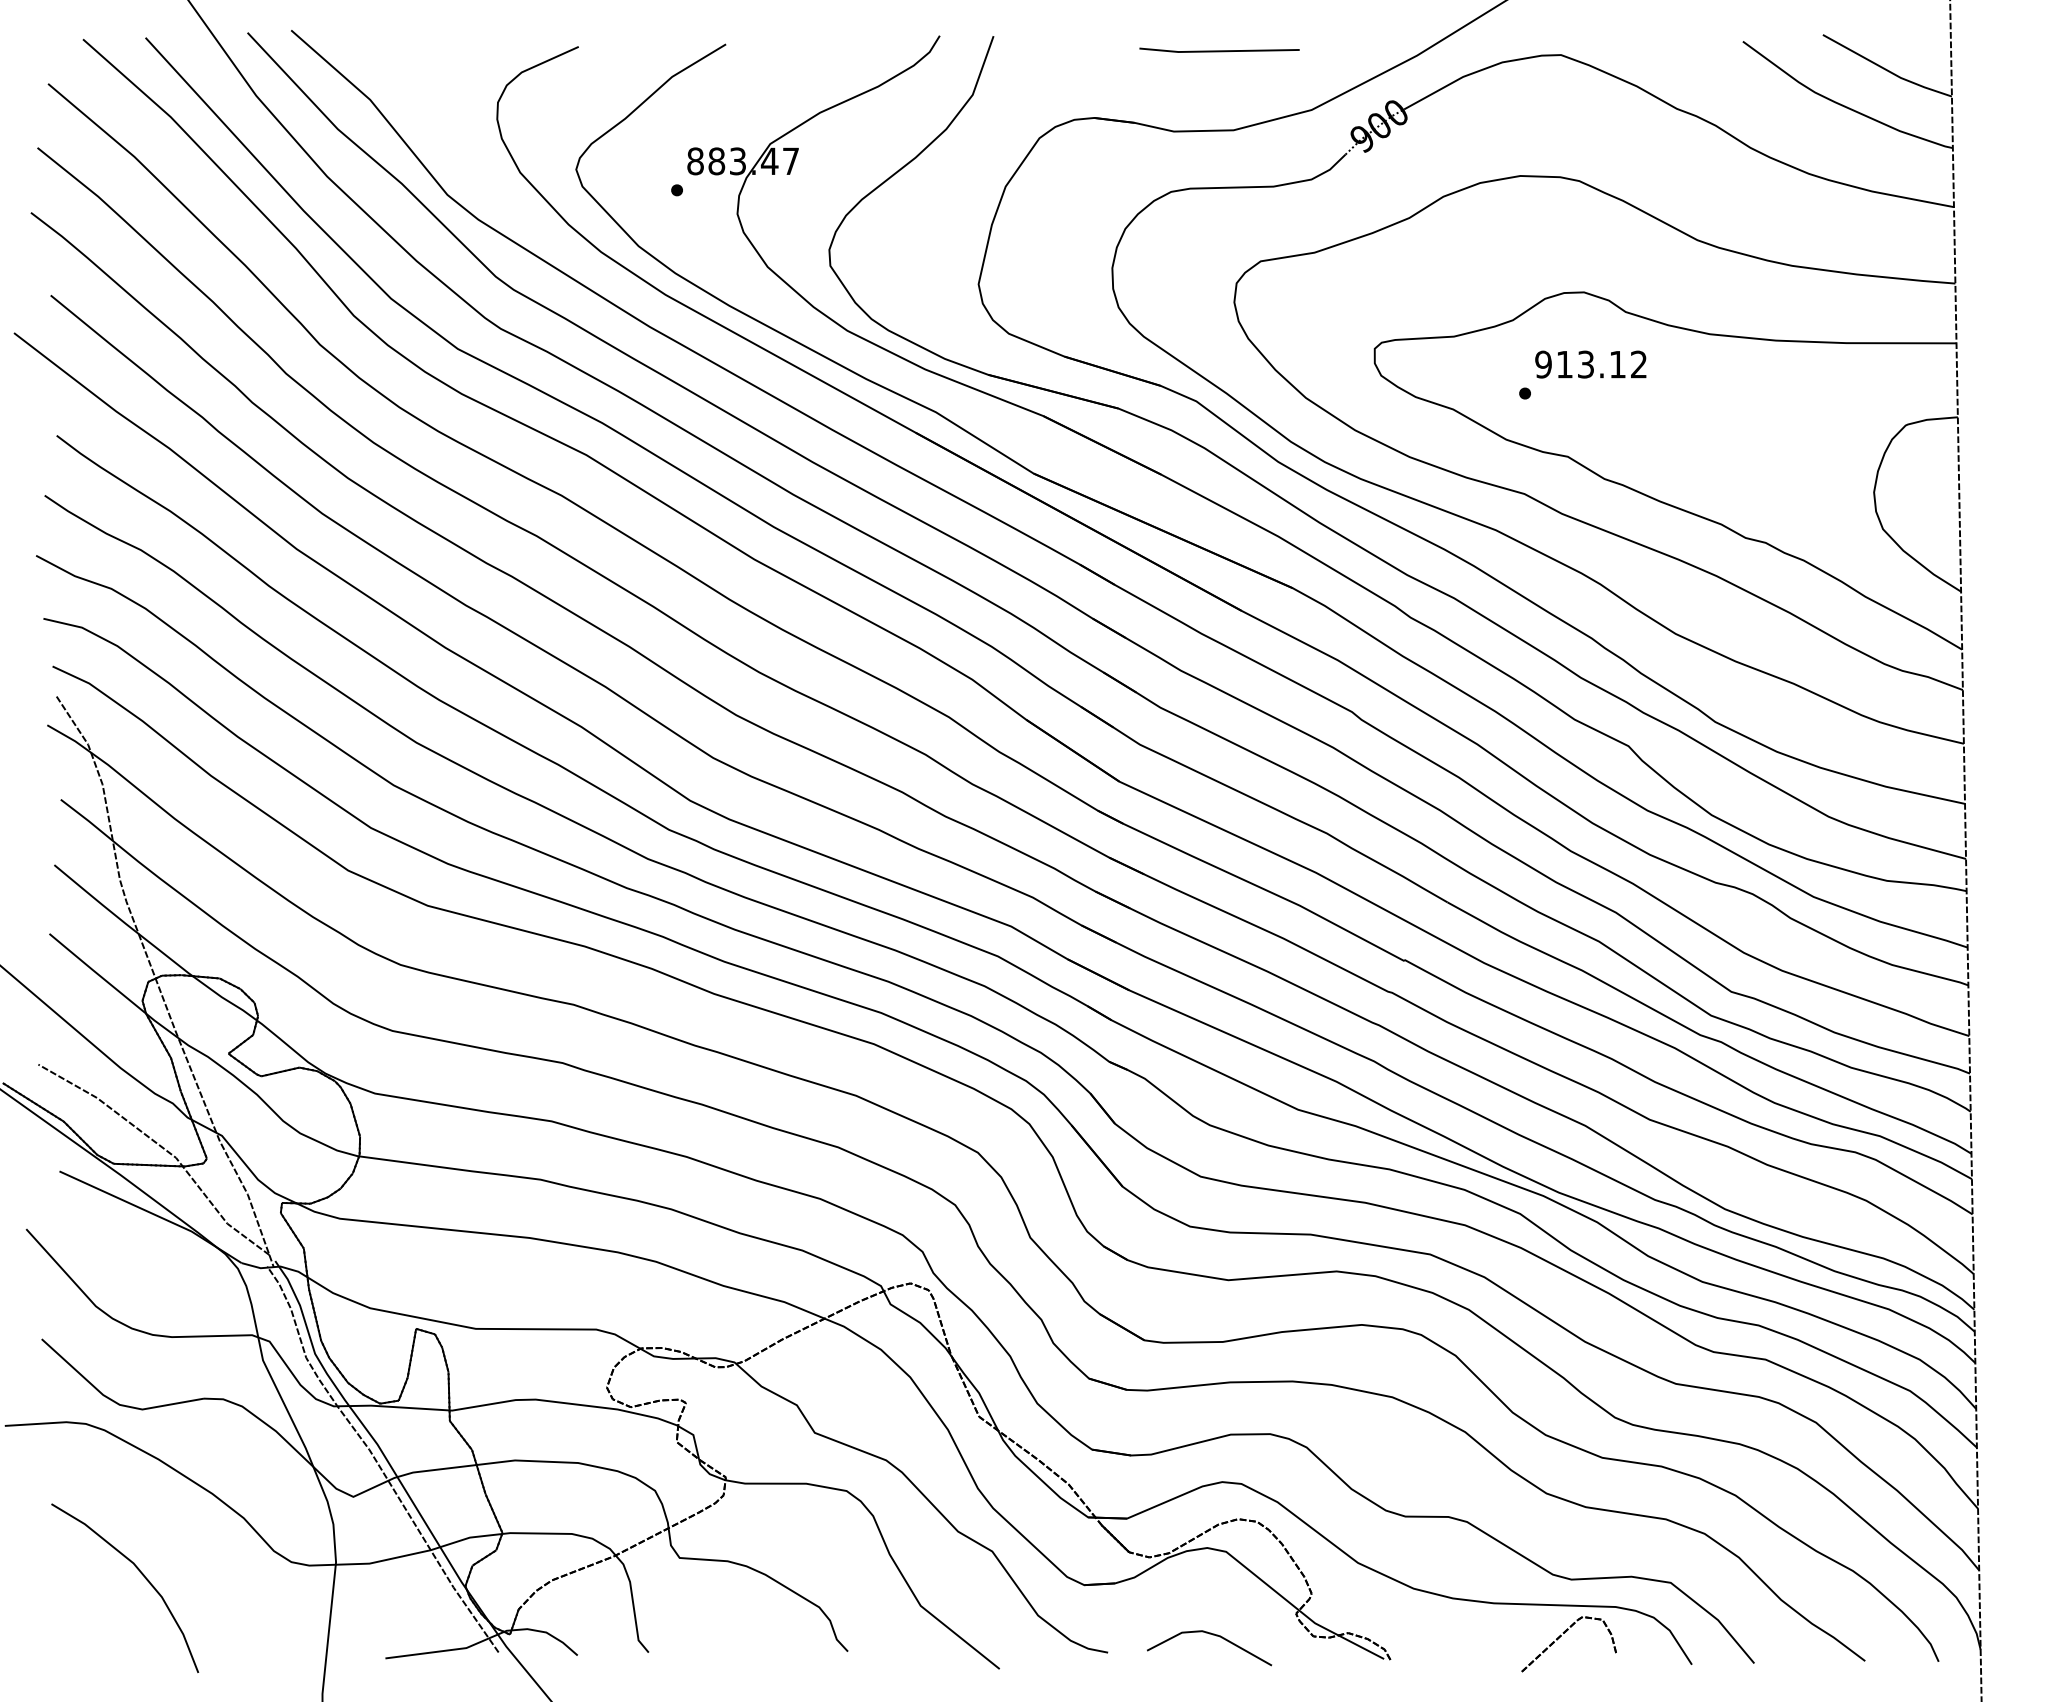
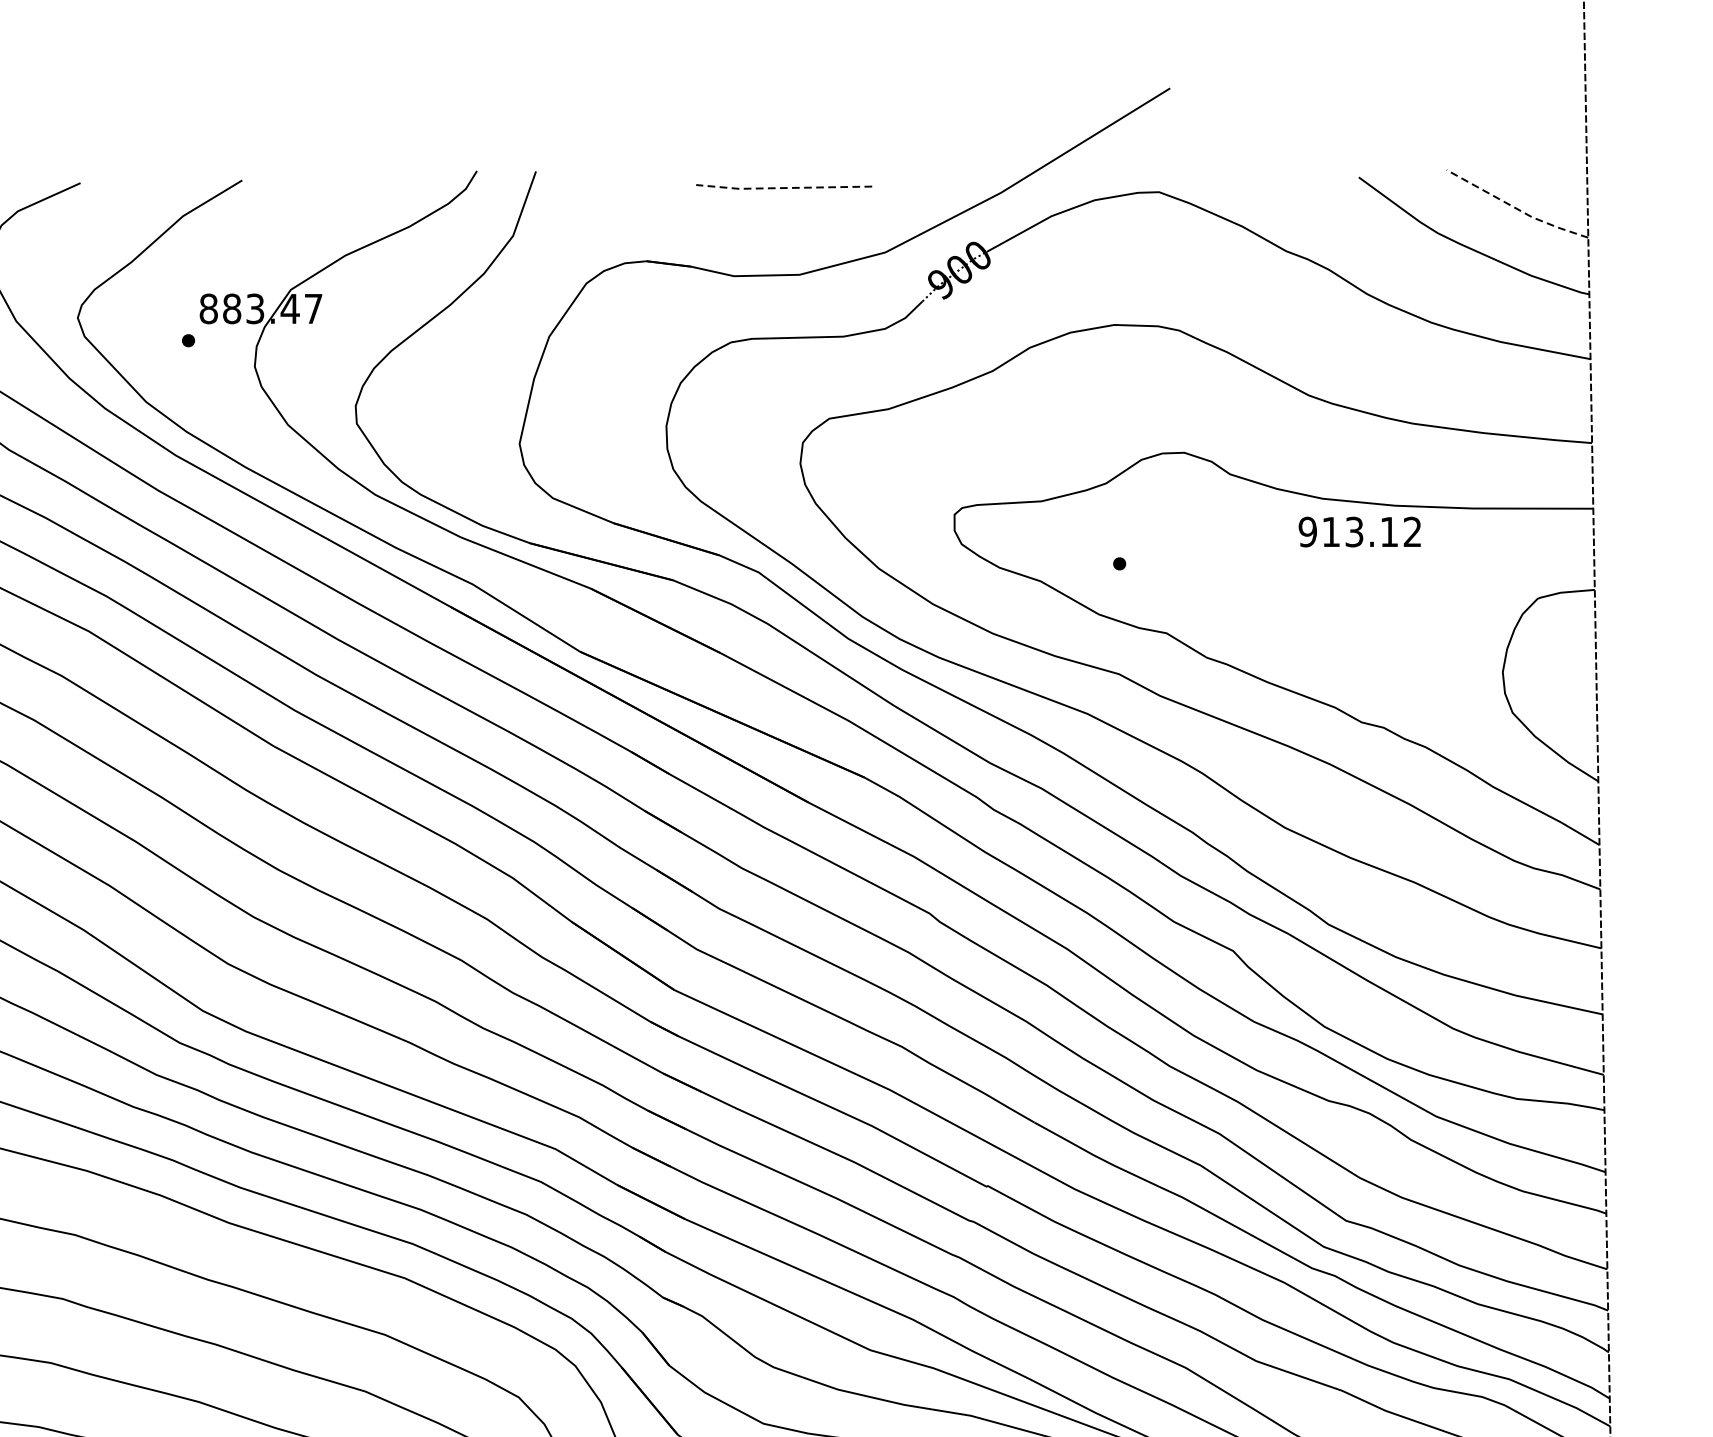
line: (1218, 51) -> (782, 188), solid -> dashed
line: (1886, 69) -> (1516, 208), solid -> dashed
text: (1590, 364) -> (1359, 531), moved

